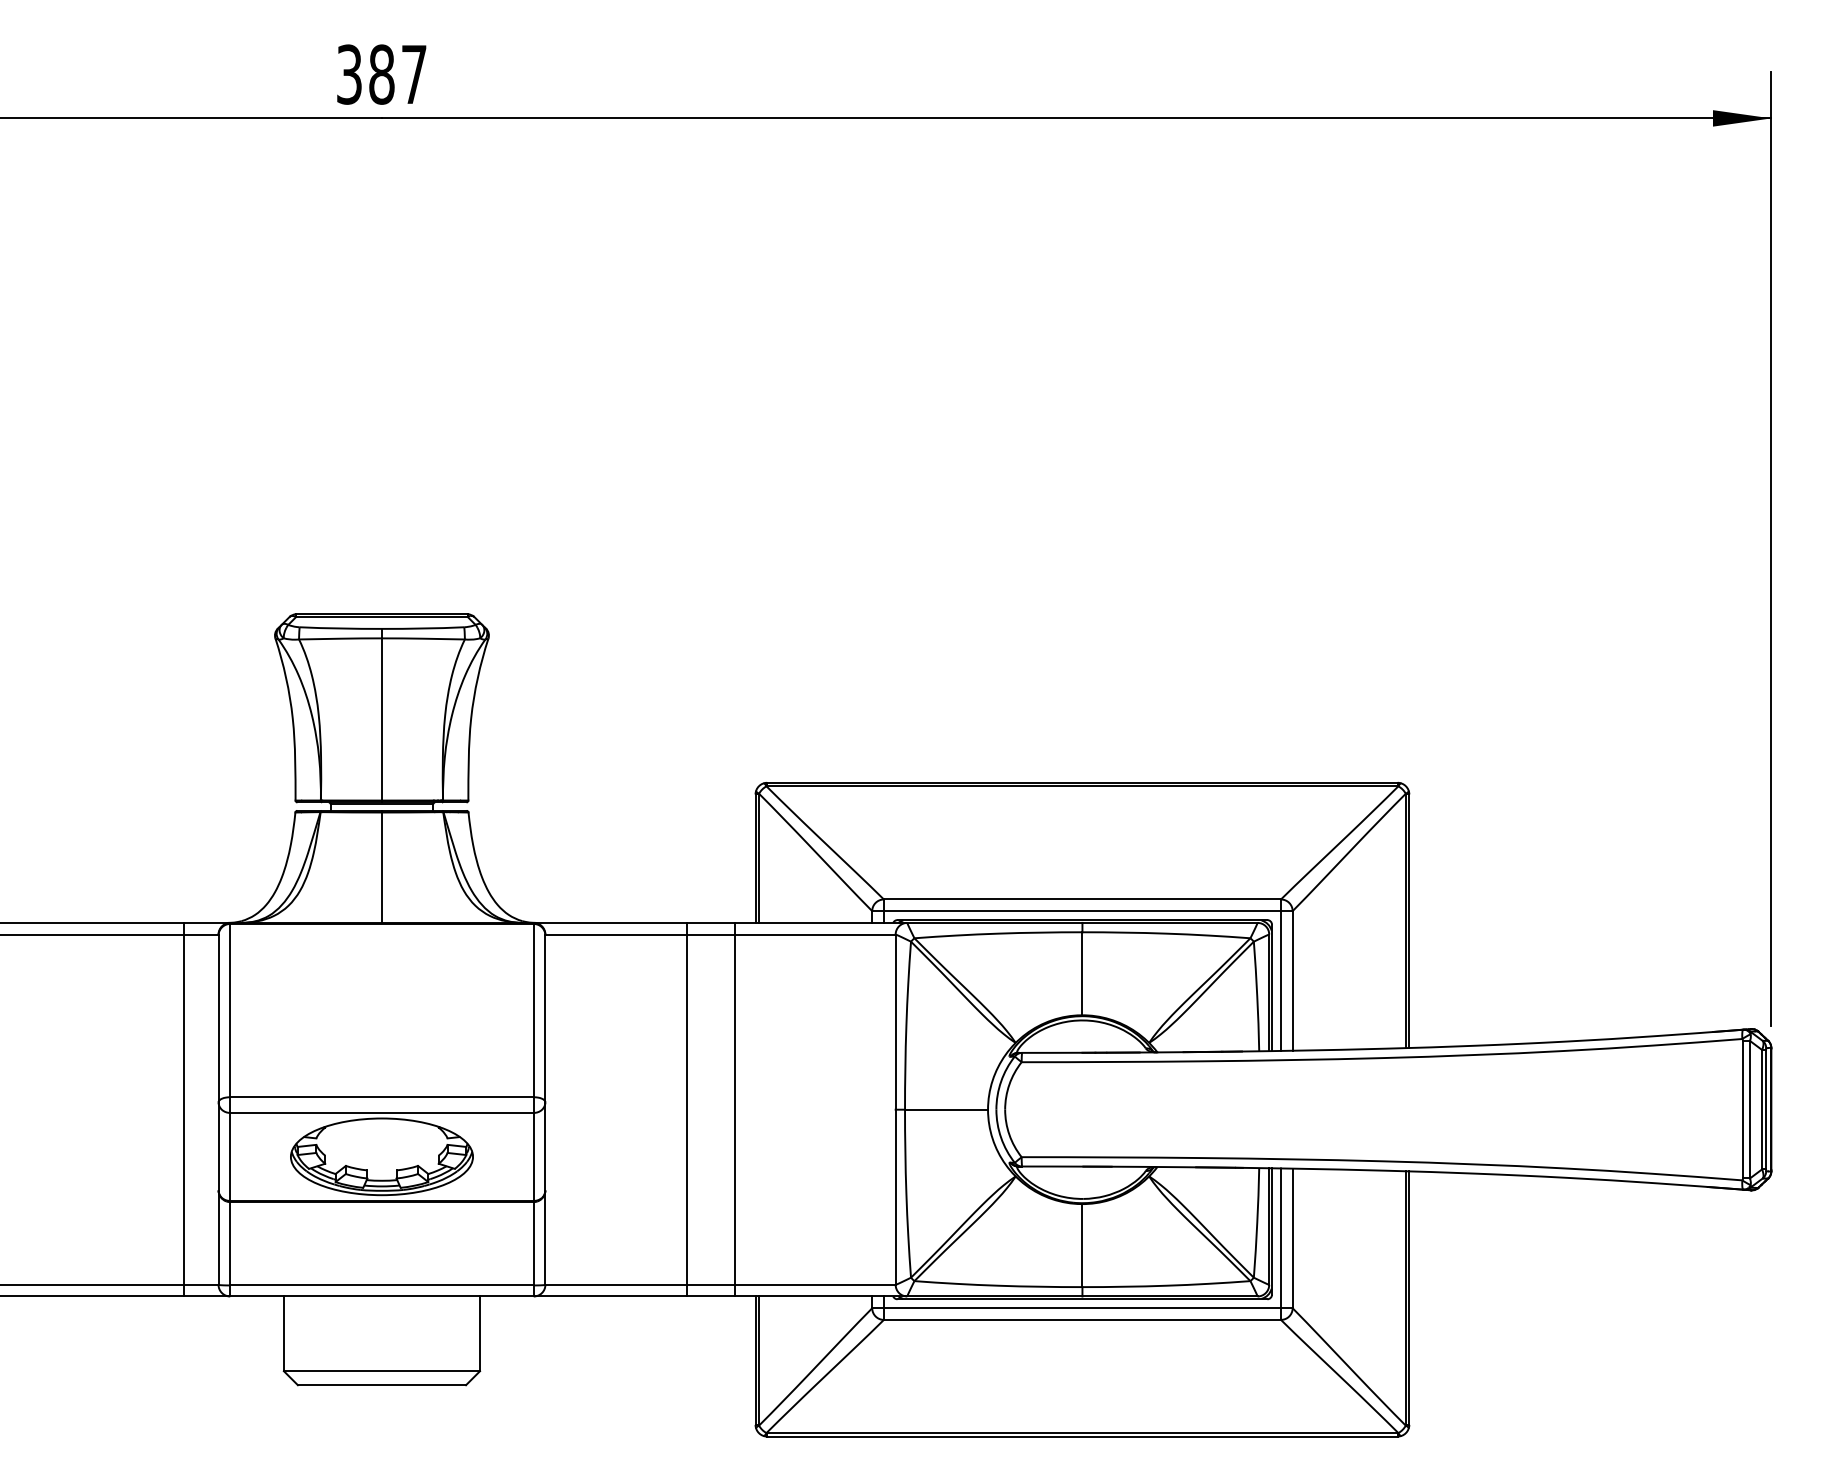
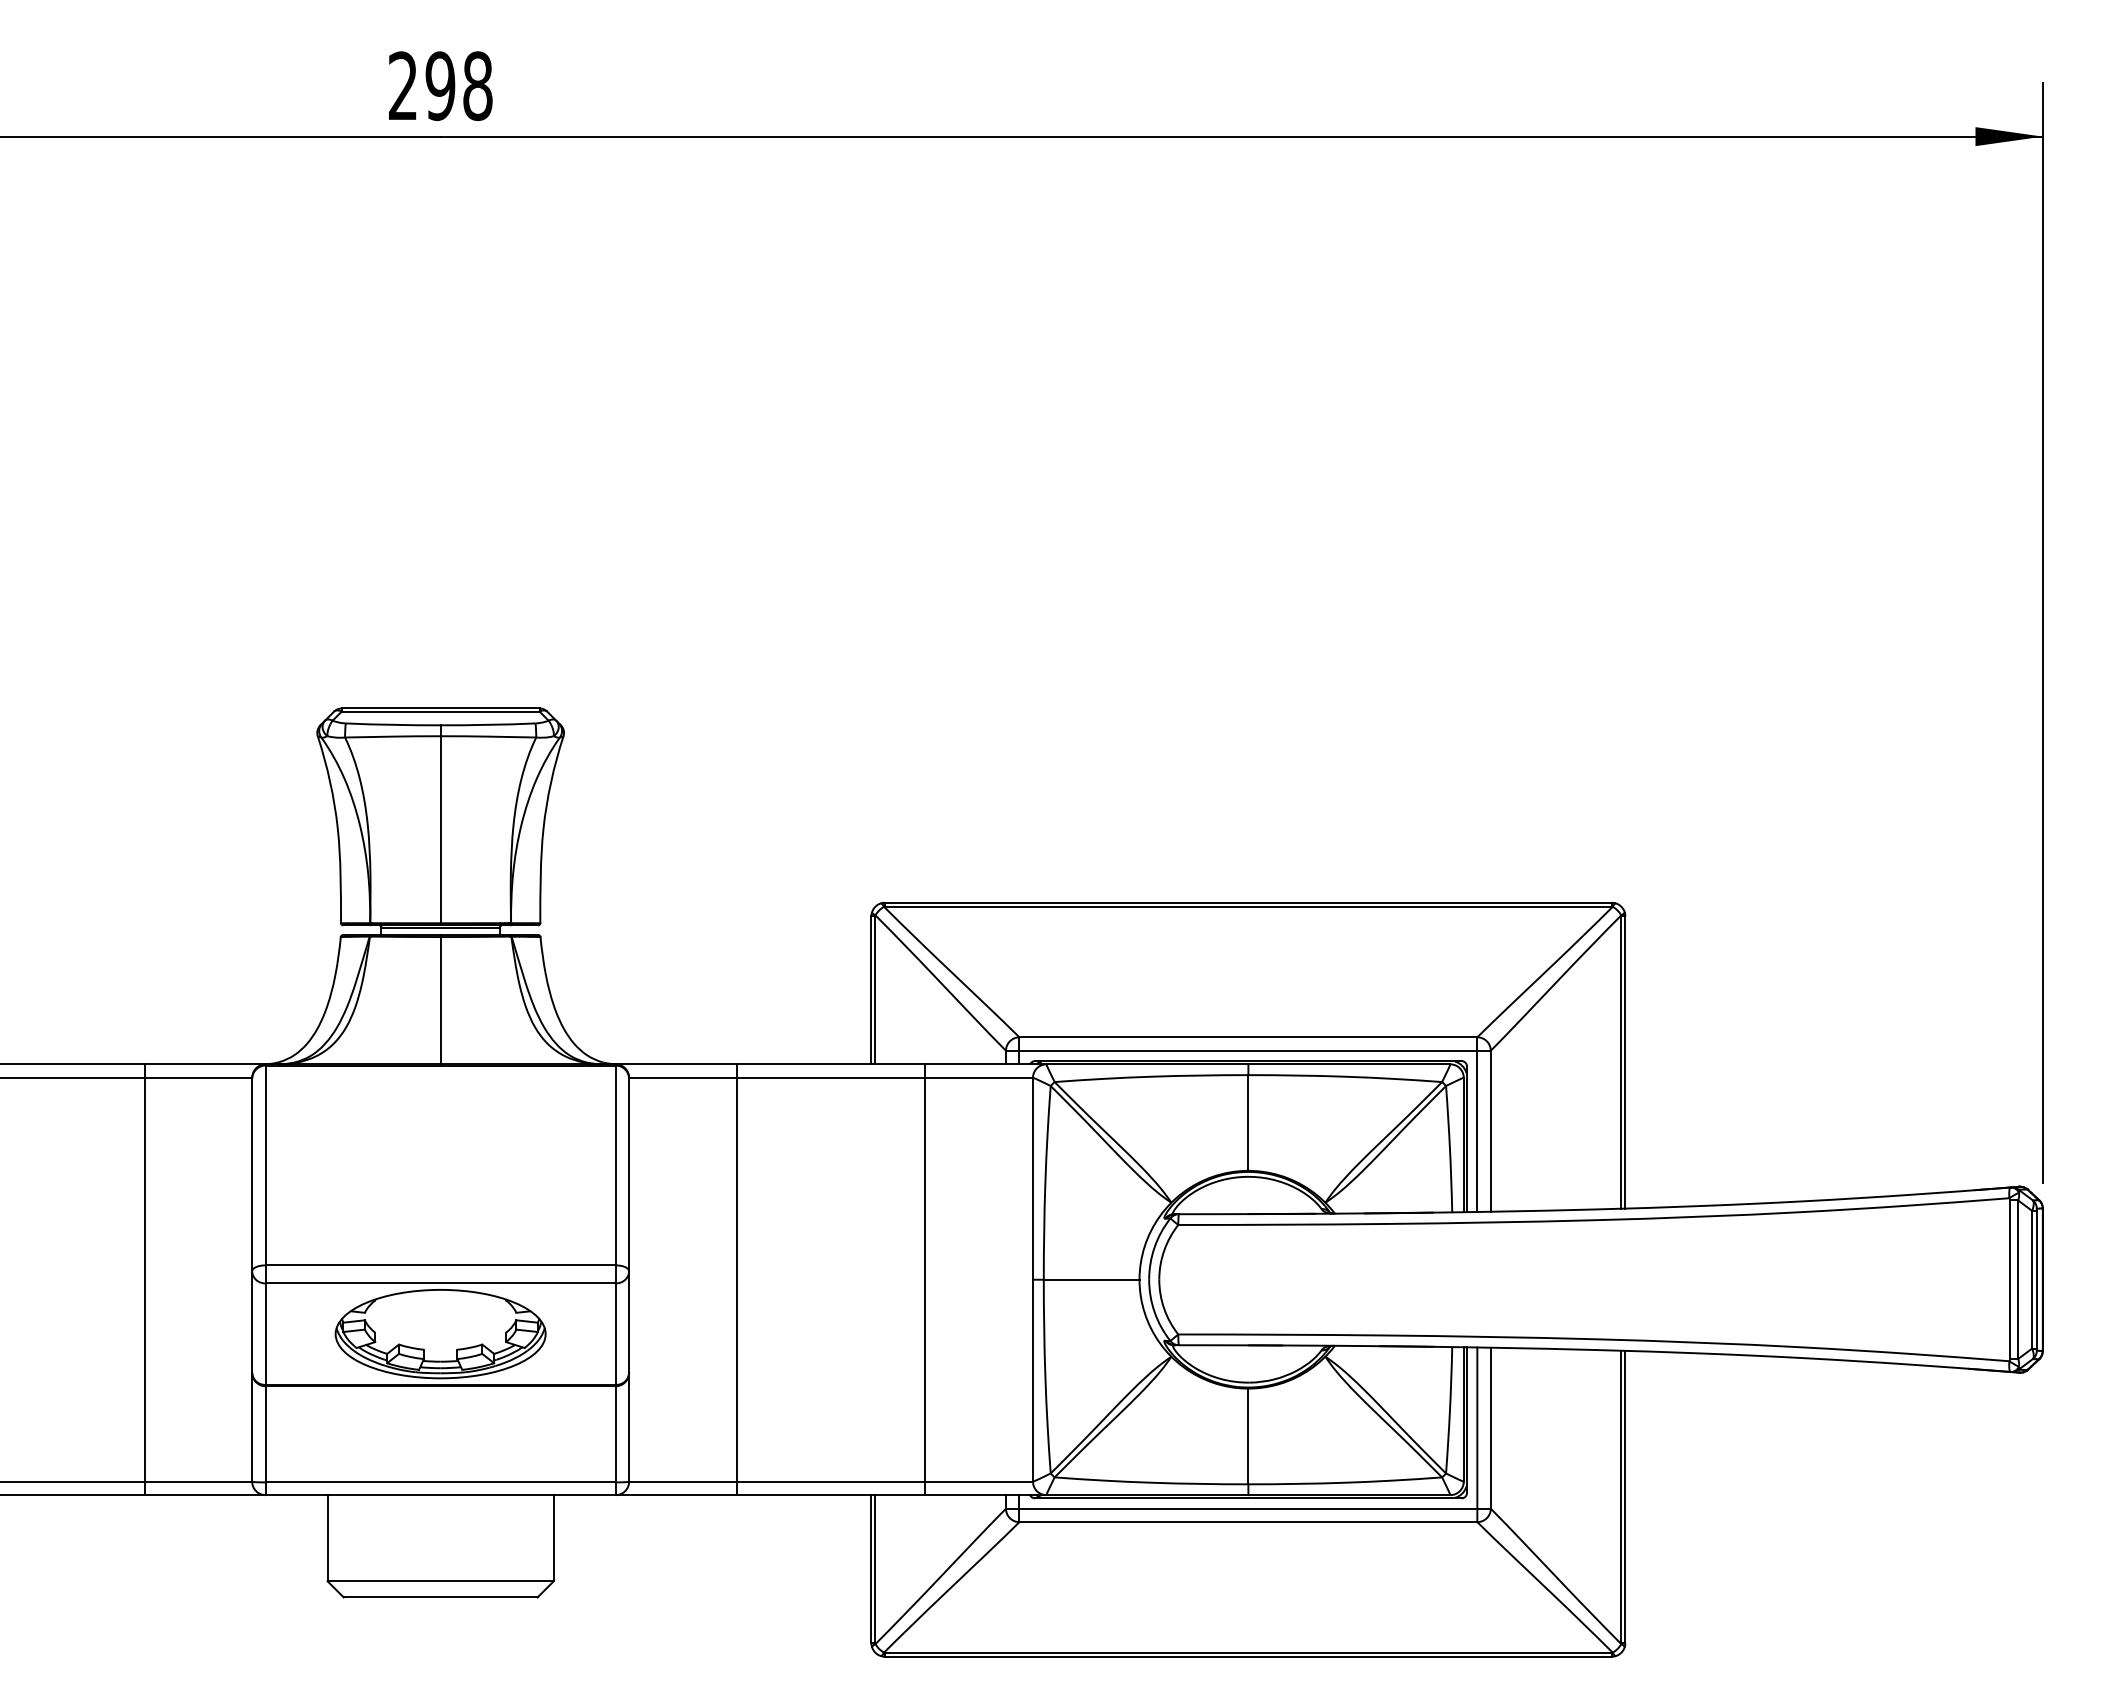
text: (381, 74) -> (440, 86), 387 -> 298
line: (184, 1109) -> (144, 1279), moved
line: (686, 1109) -> (736, 1279), moved
line: (734, 1109) -> (925, 1279), moved

